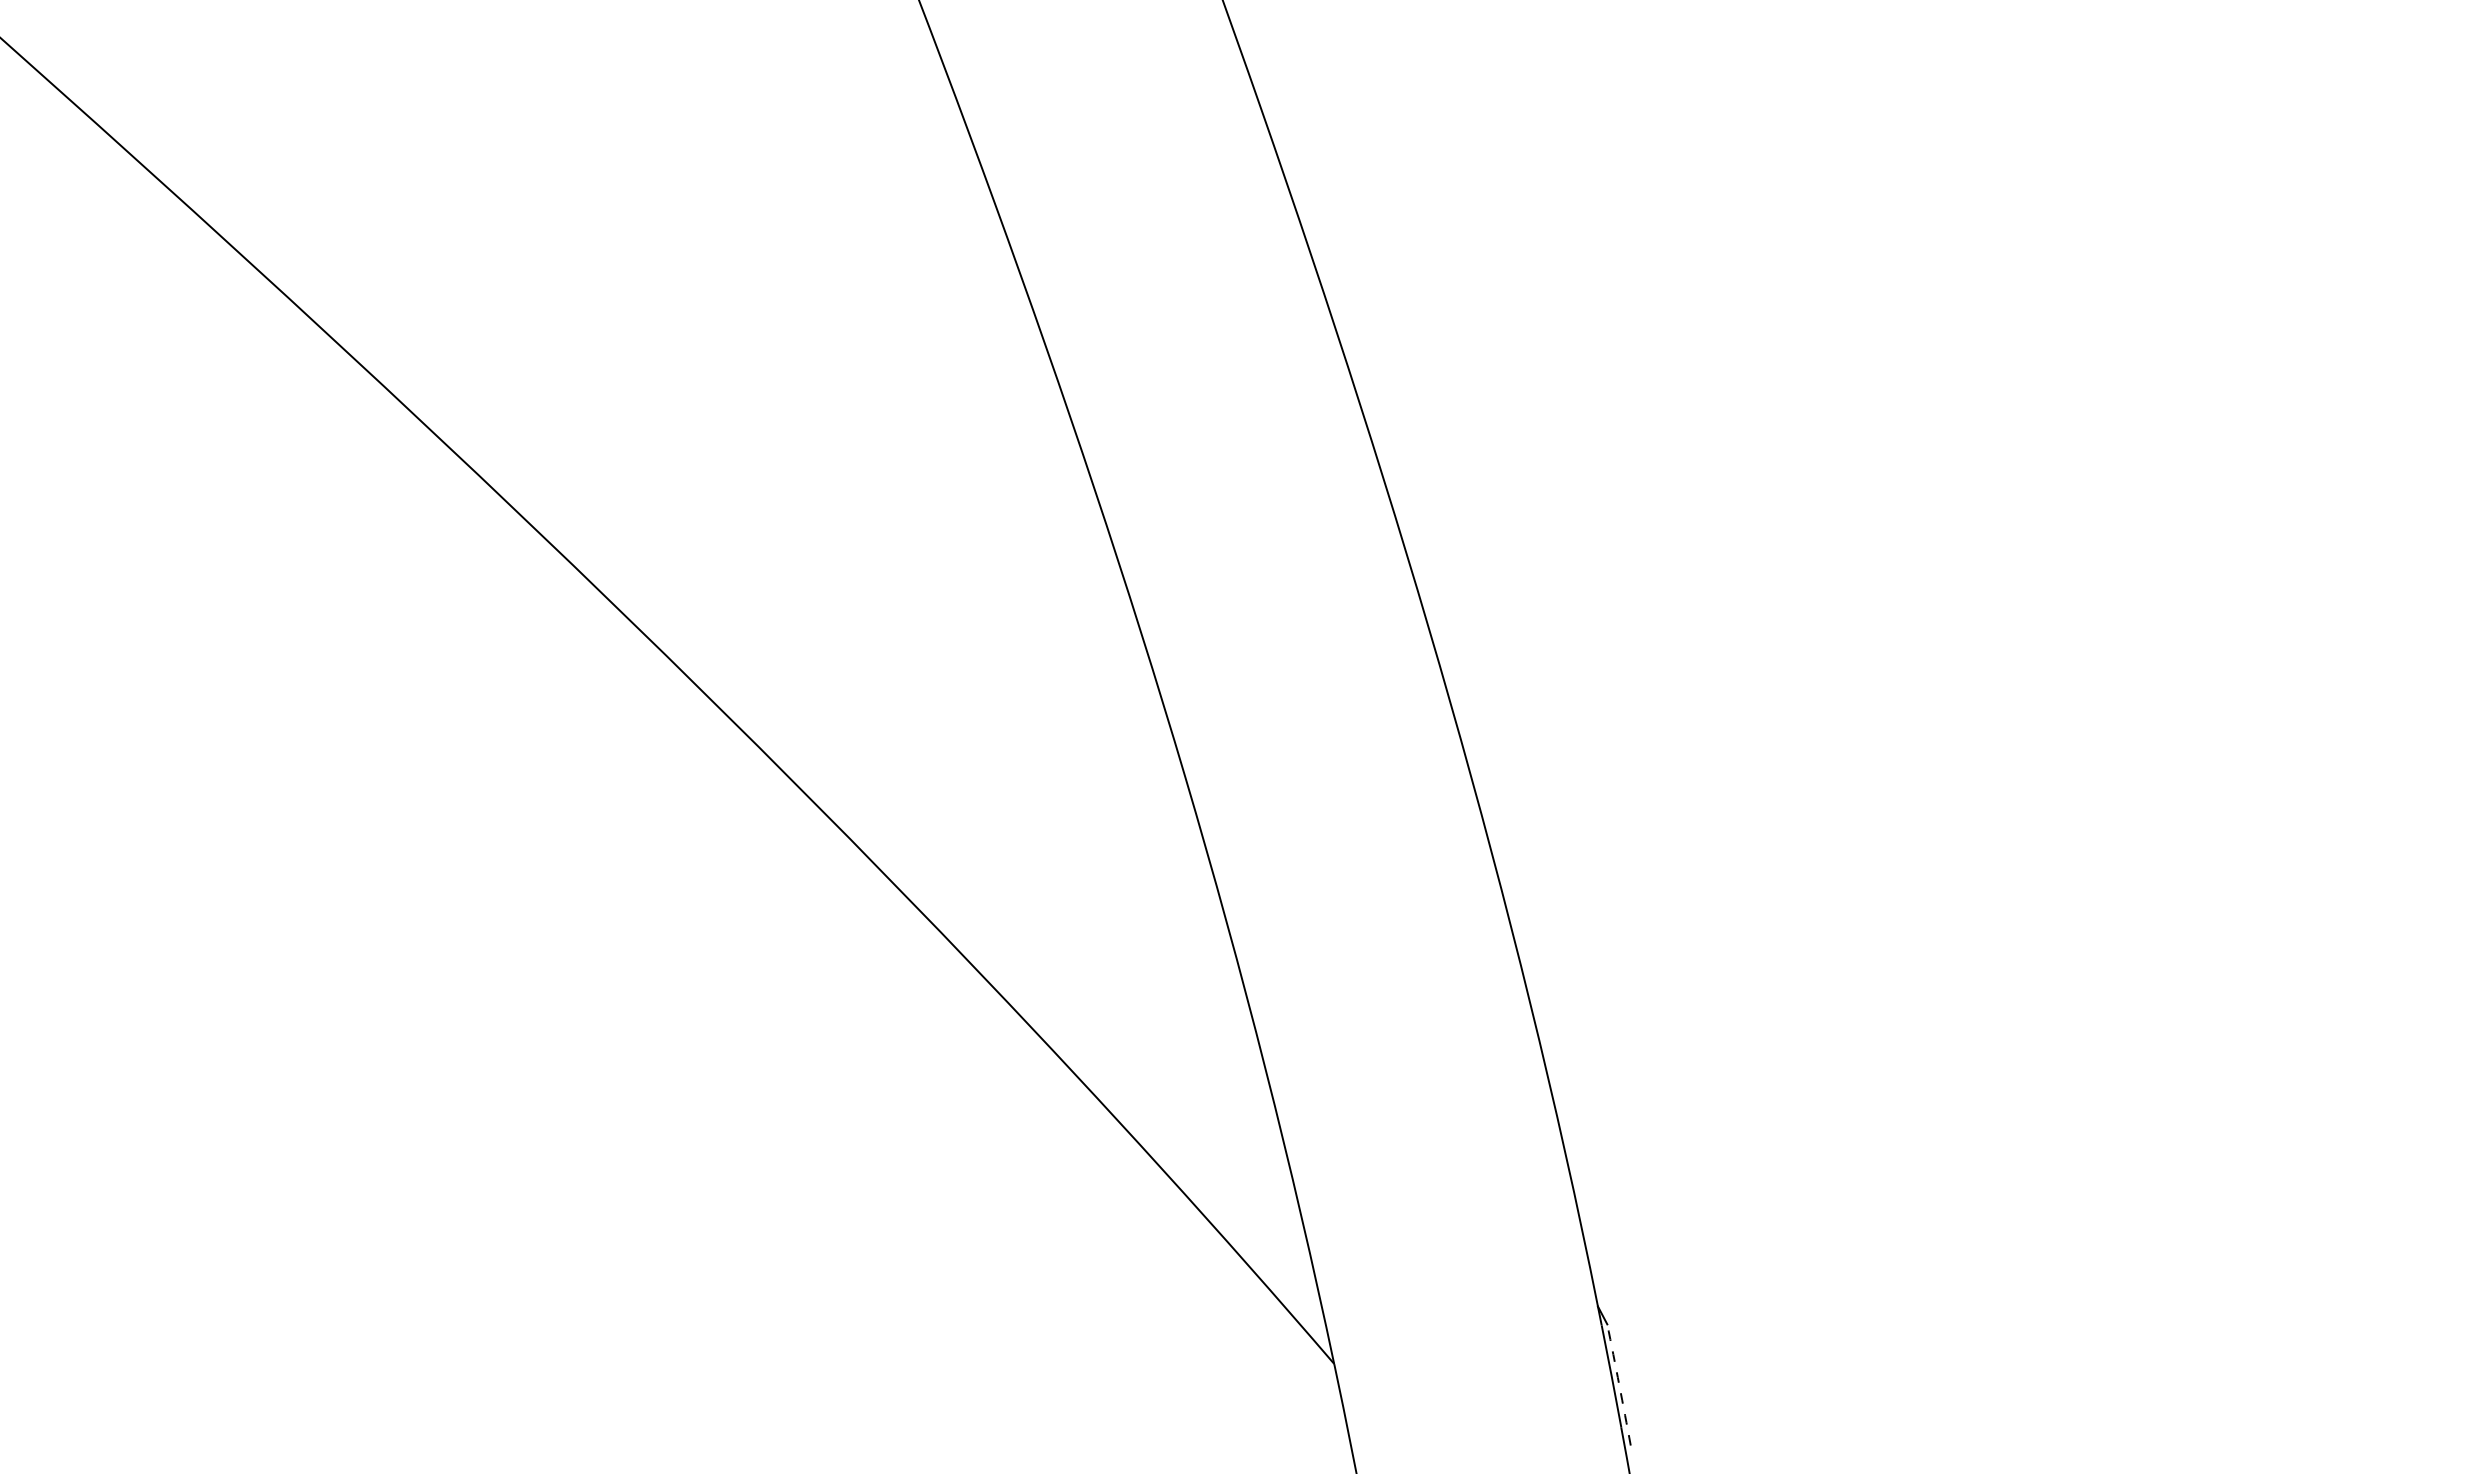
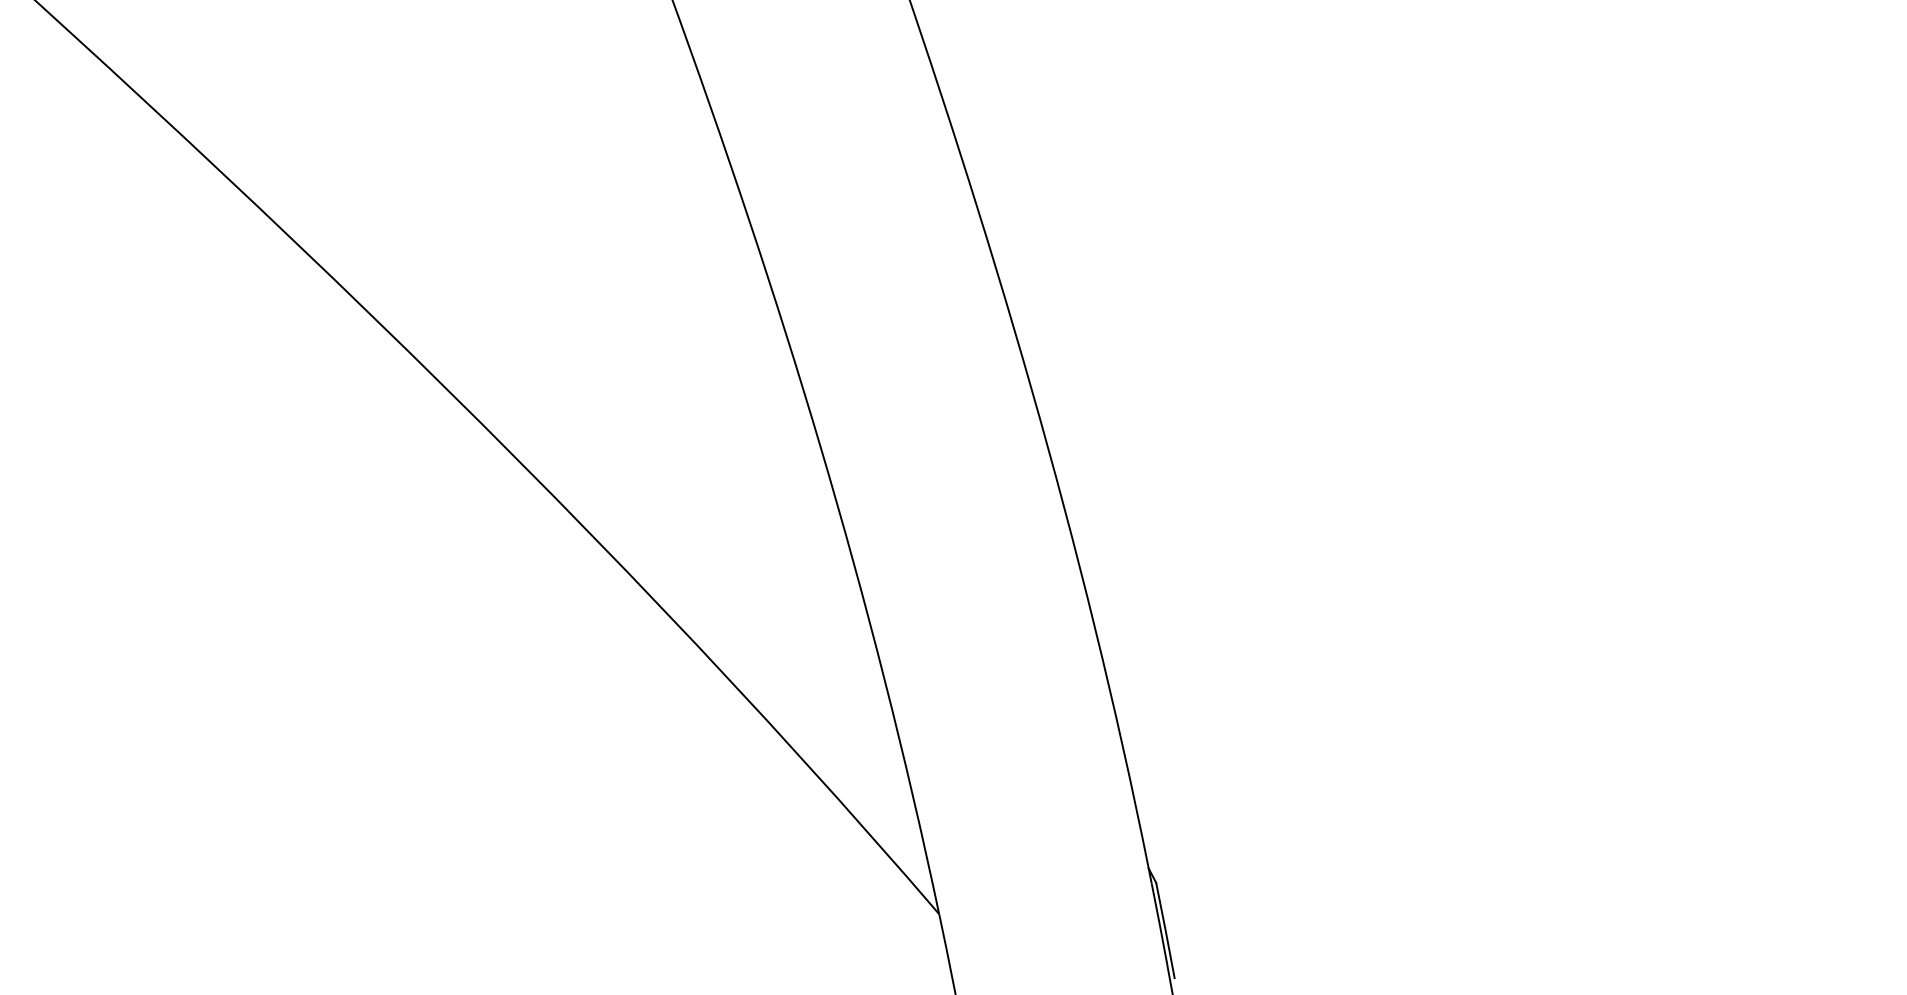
arc: (1619, 1384) -> (1165, 930), dashed -> solid

